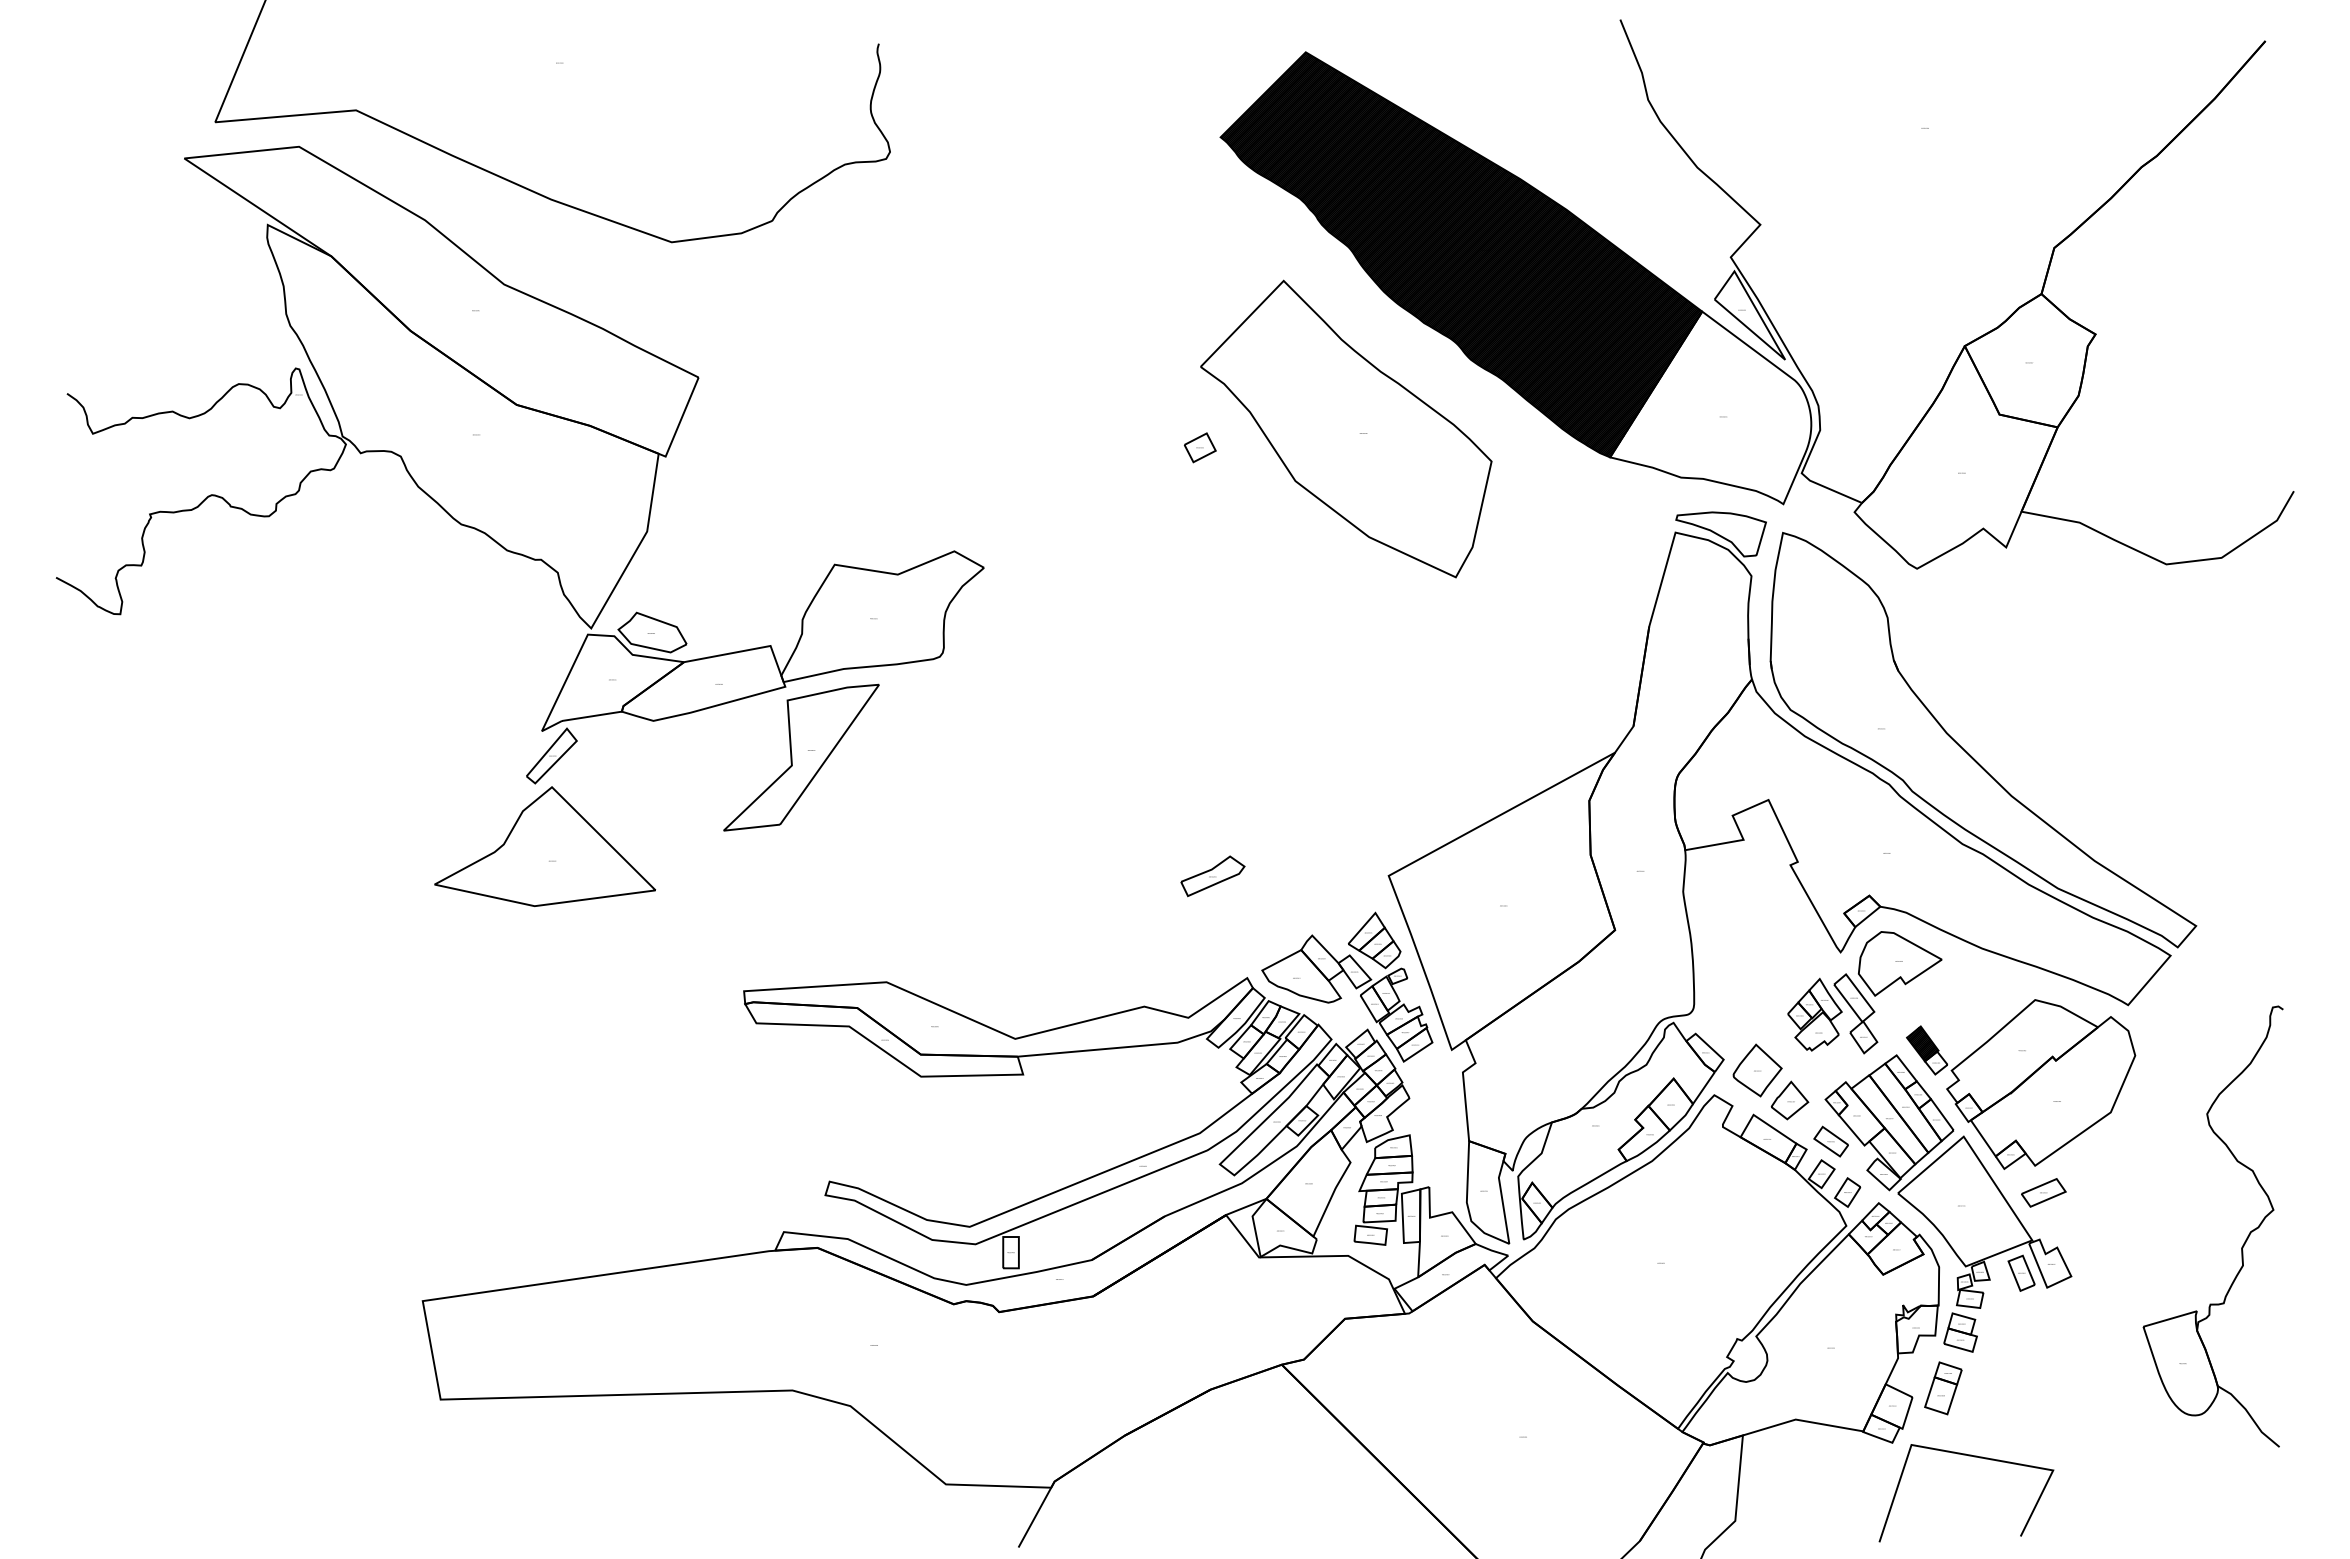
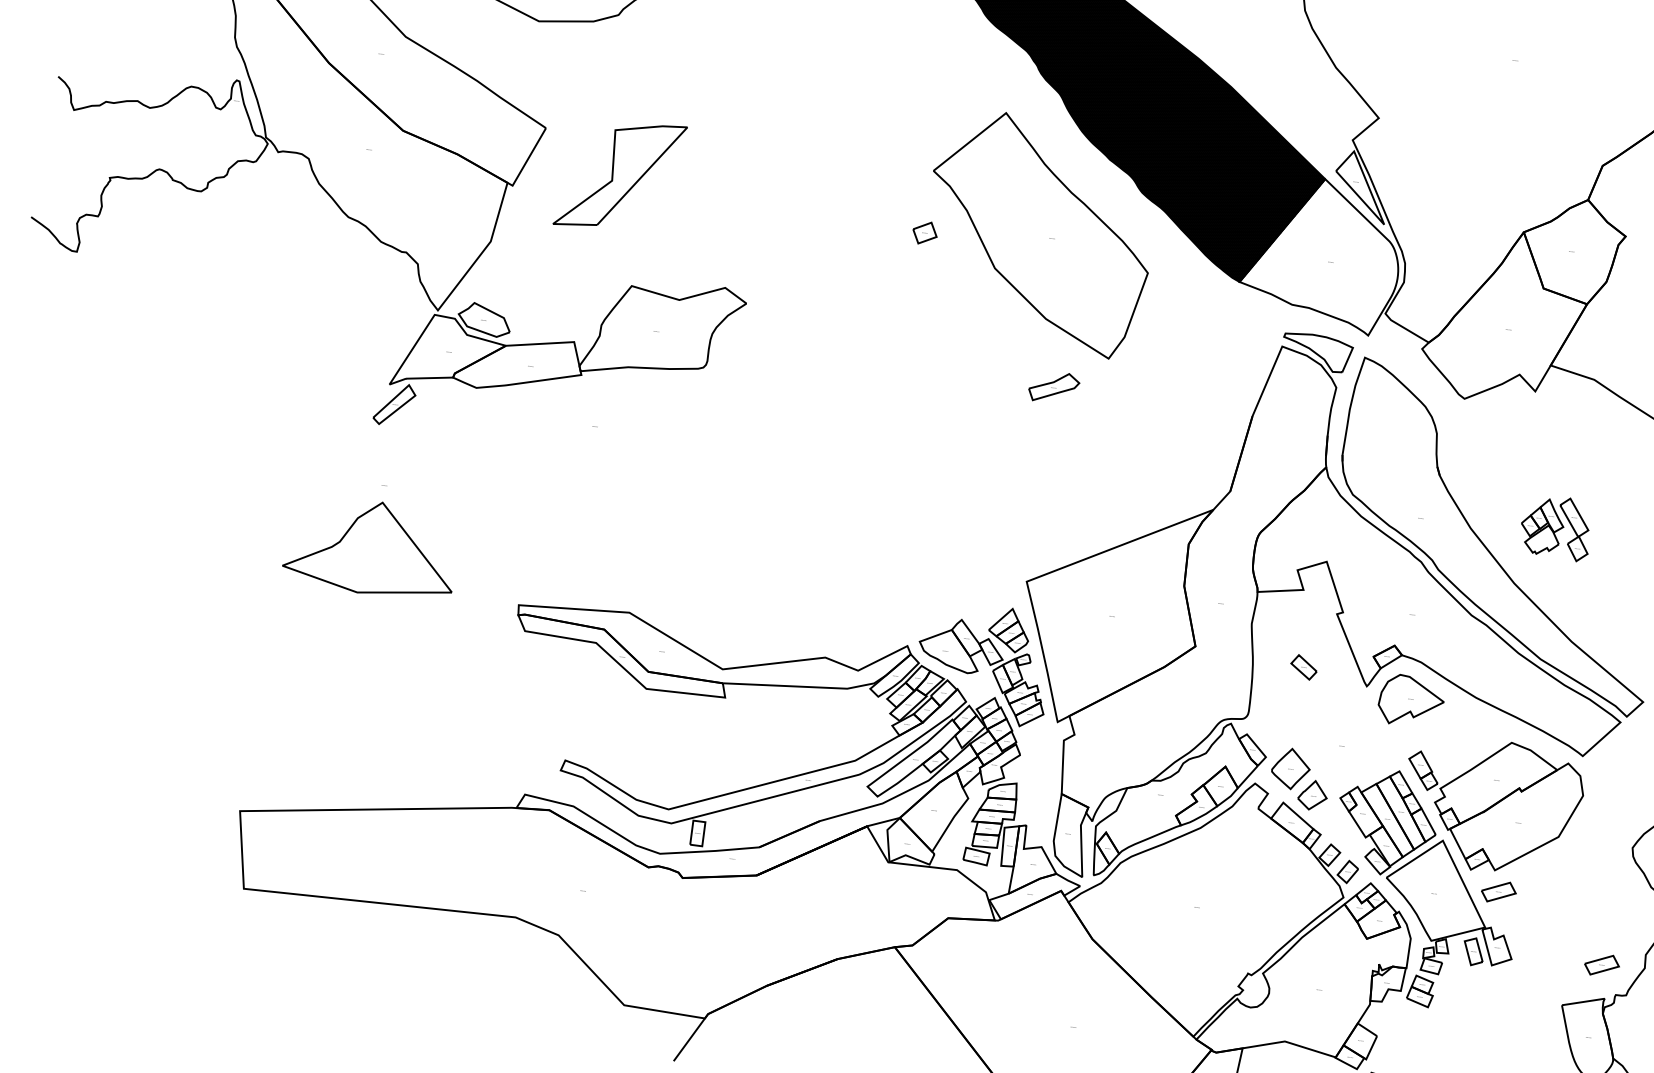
part: (801, 757) -> (620, 175), moved
part: (544, 846) -> (370, 547), moved
part: (1212, 876) -> (1053, 387), moved
part: (1832, 1013) -> (1556, 527), moved
hatch: (1922, 1043) -> (1420, 764), removed
part: (1830, 1141) -> (1303, 667), moved
part: (2187, 1268) -> (1601, 964), added
part: (1943, 1388) -> (1401, 1032), removed

